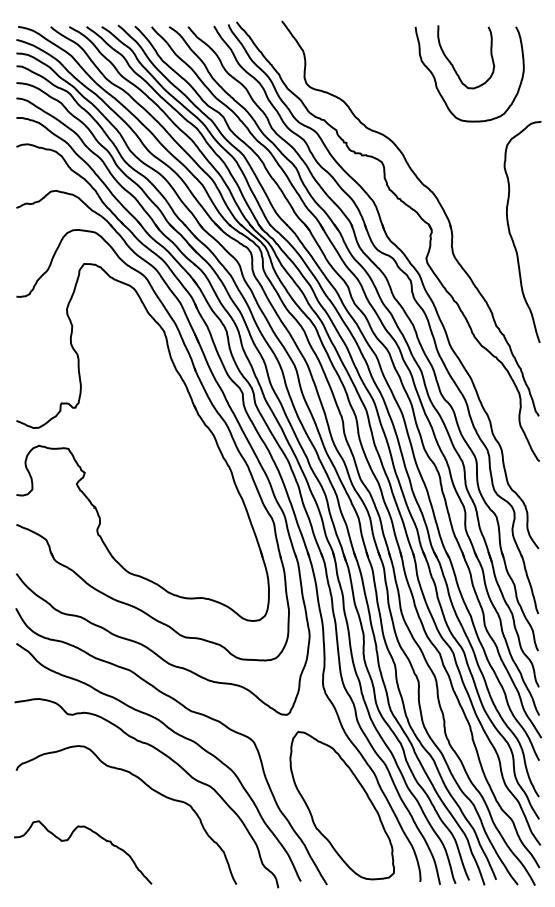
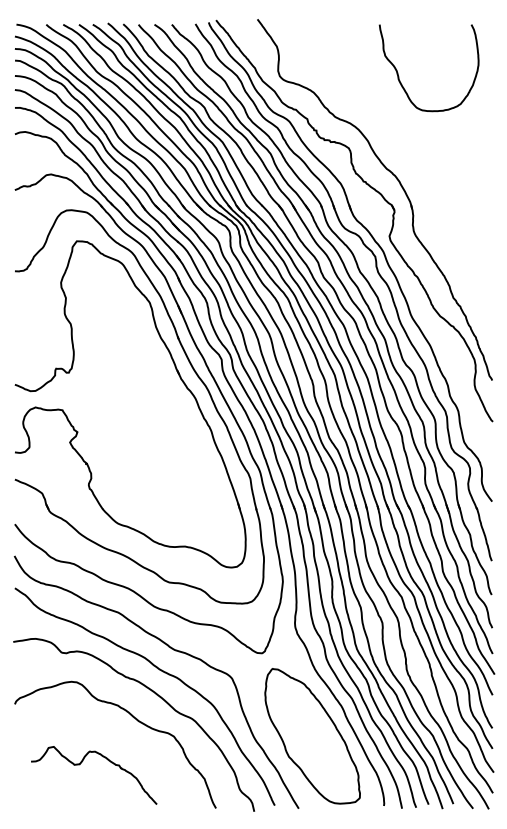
curve: (452, 63) -> (413, 58), removed
part: (512, 236) -> (468, 216), removed
curve: (69, 839) -> (81, 763), moved

